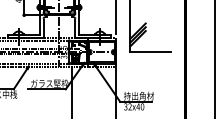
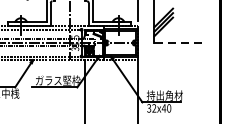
line: (150, 52) -> (178, 43), solid -> dashed

